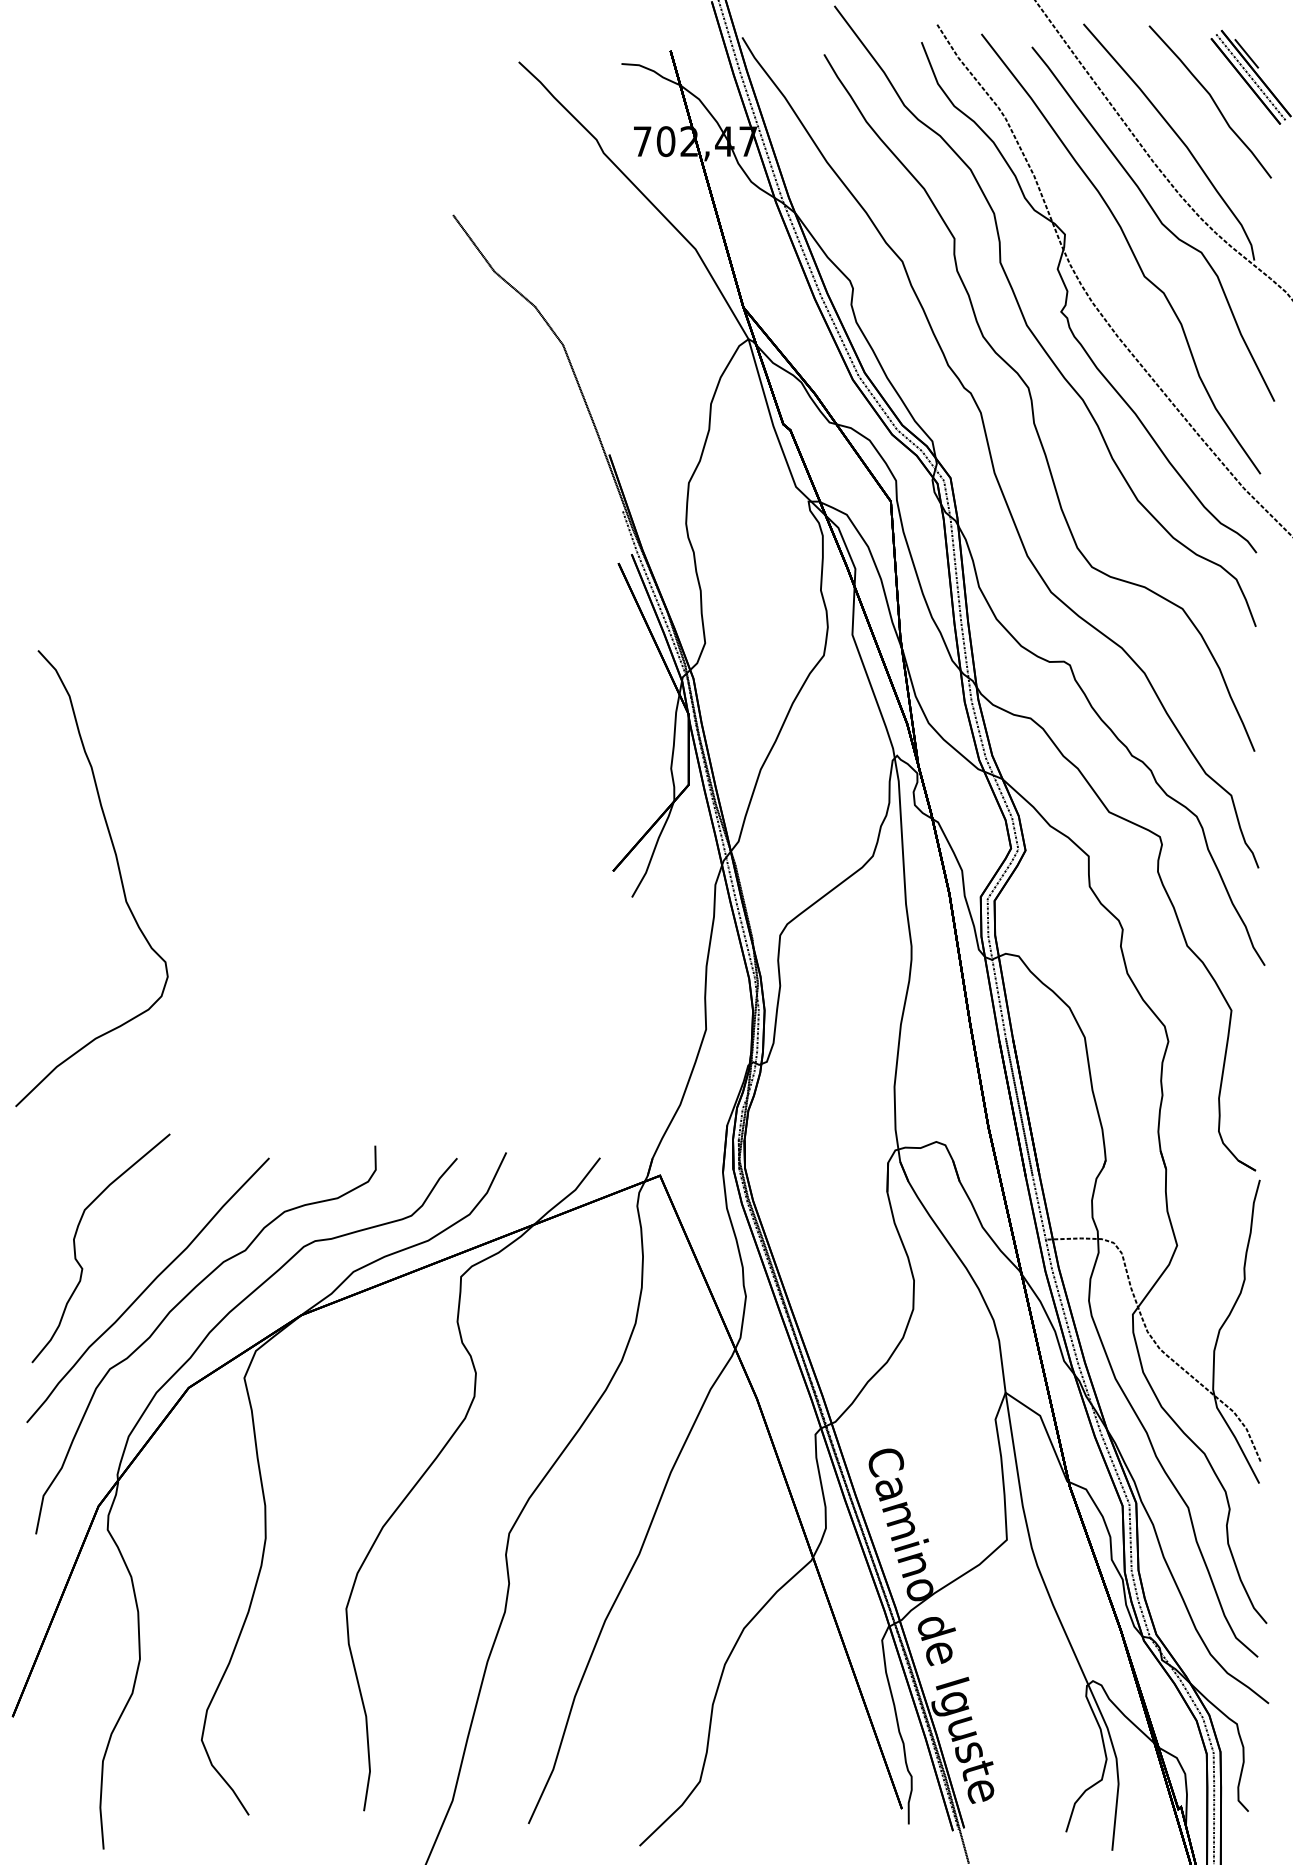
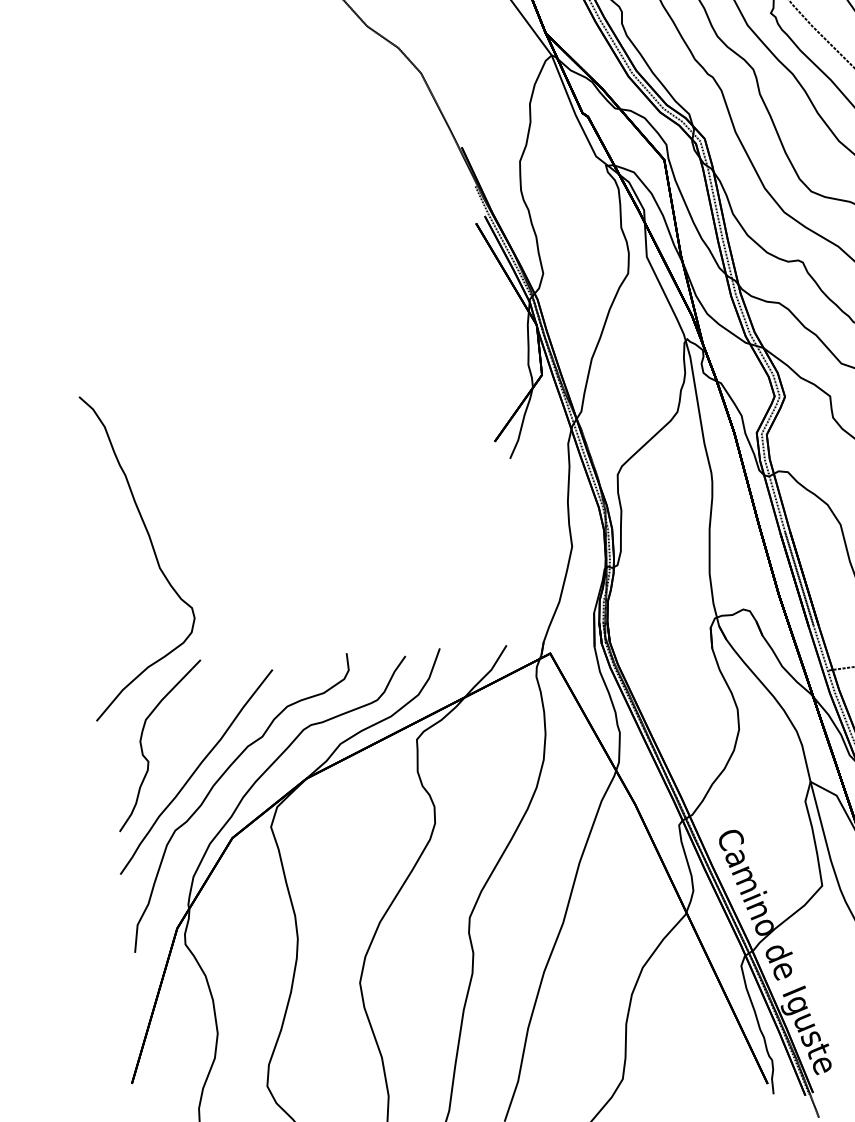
part: (118, 871) -> (152, 547), moved

